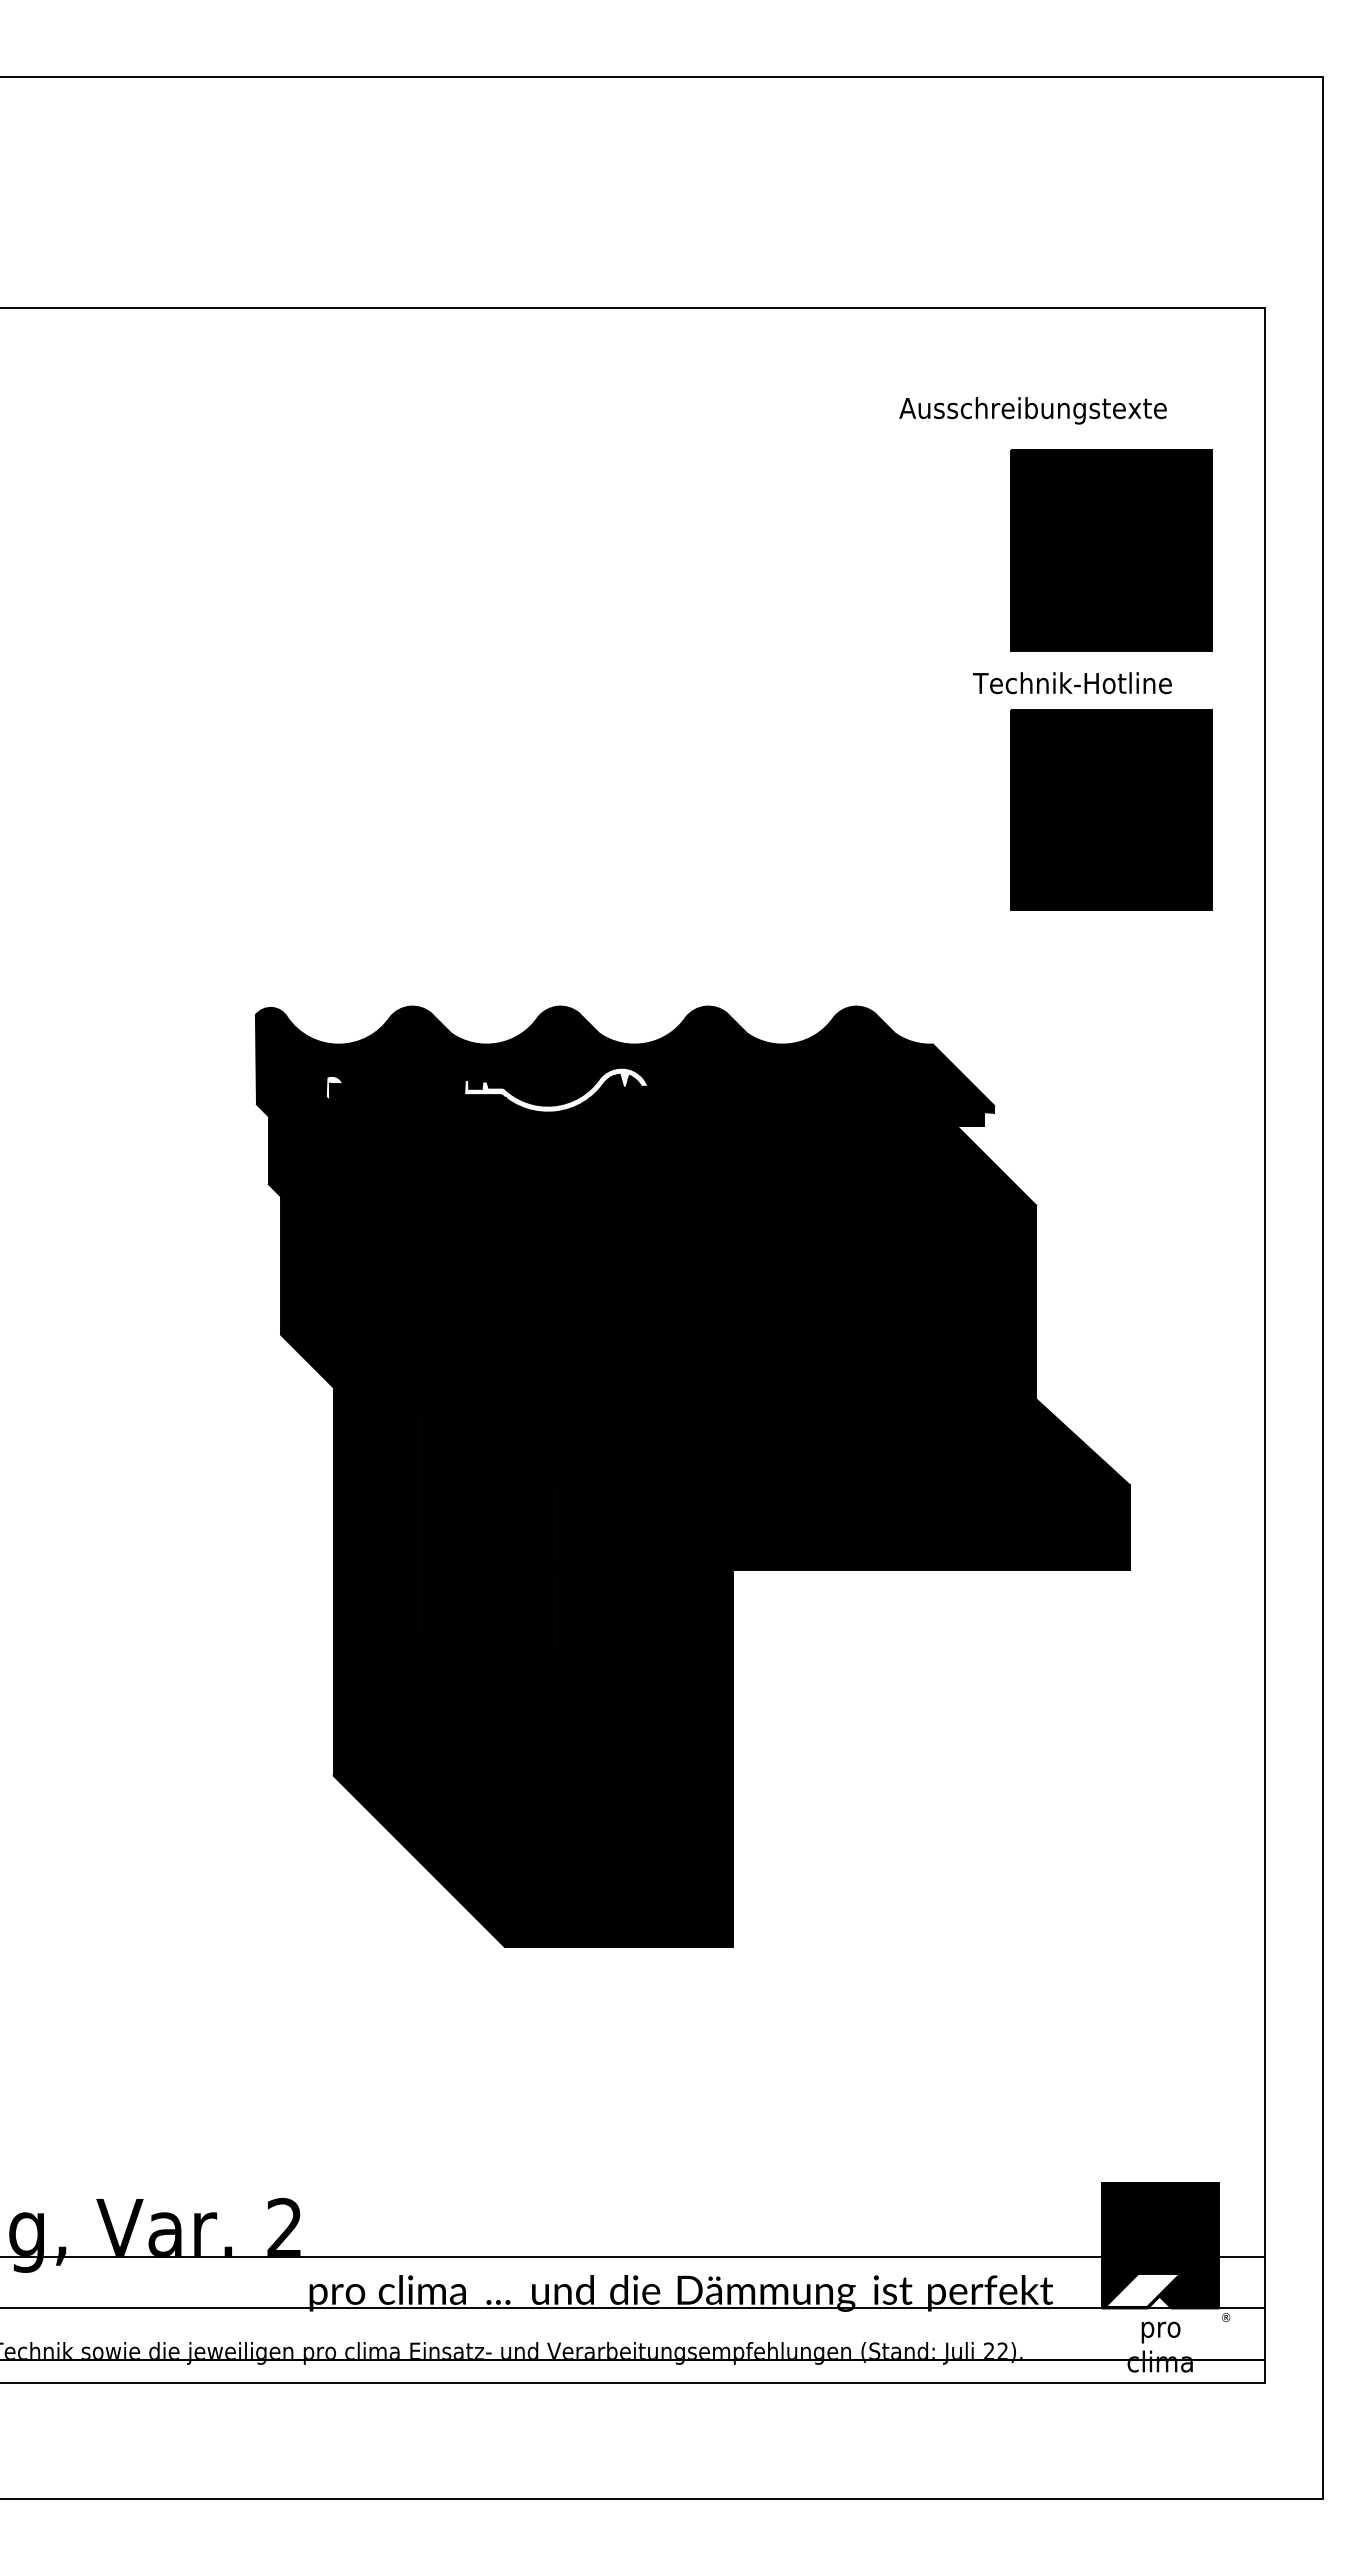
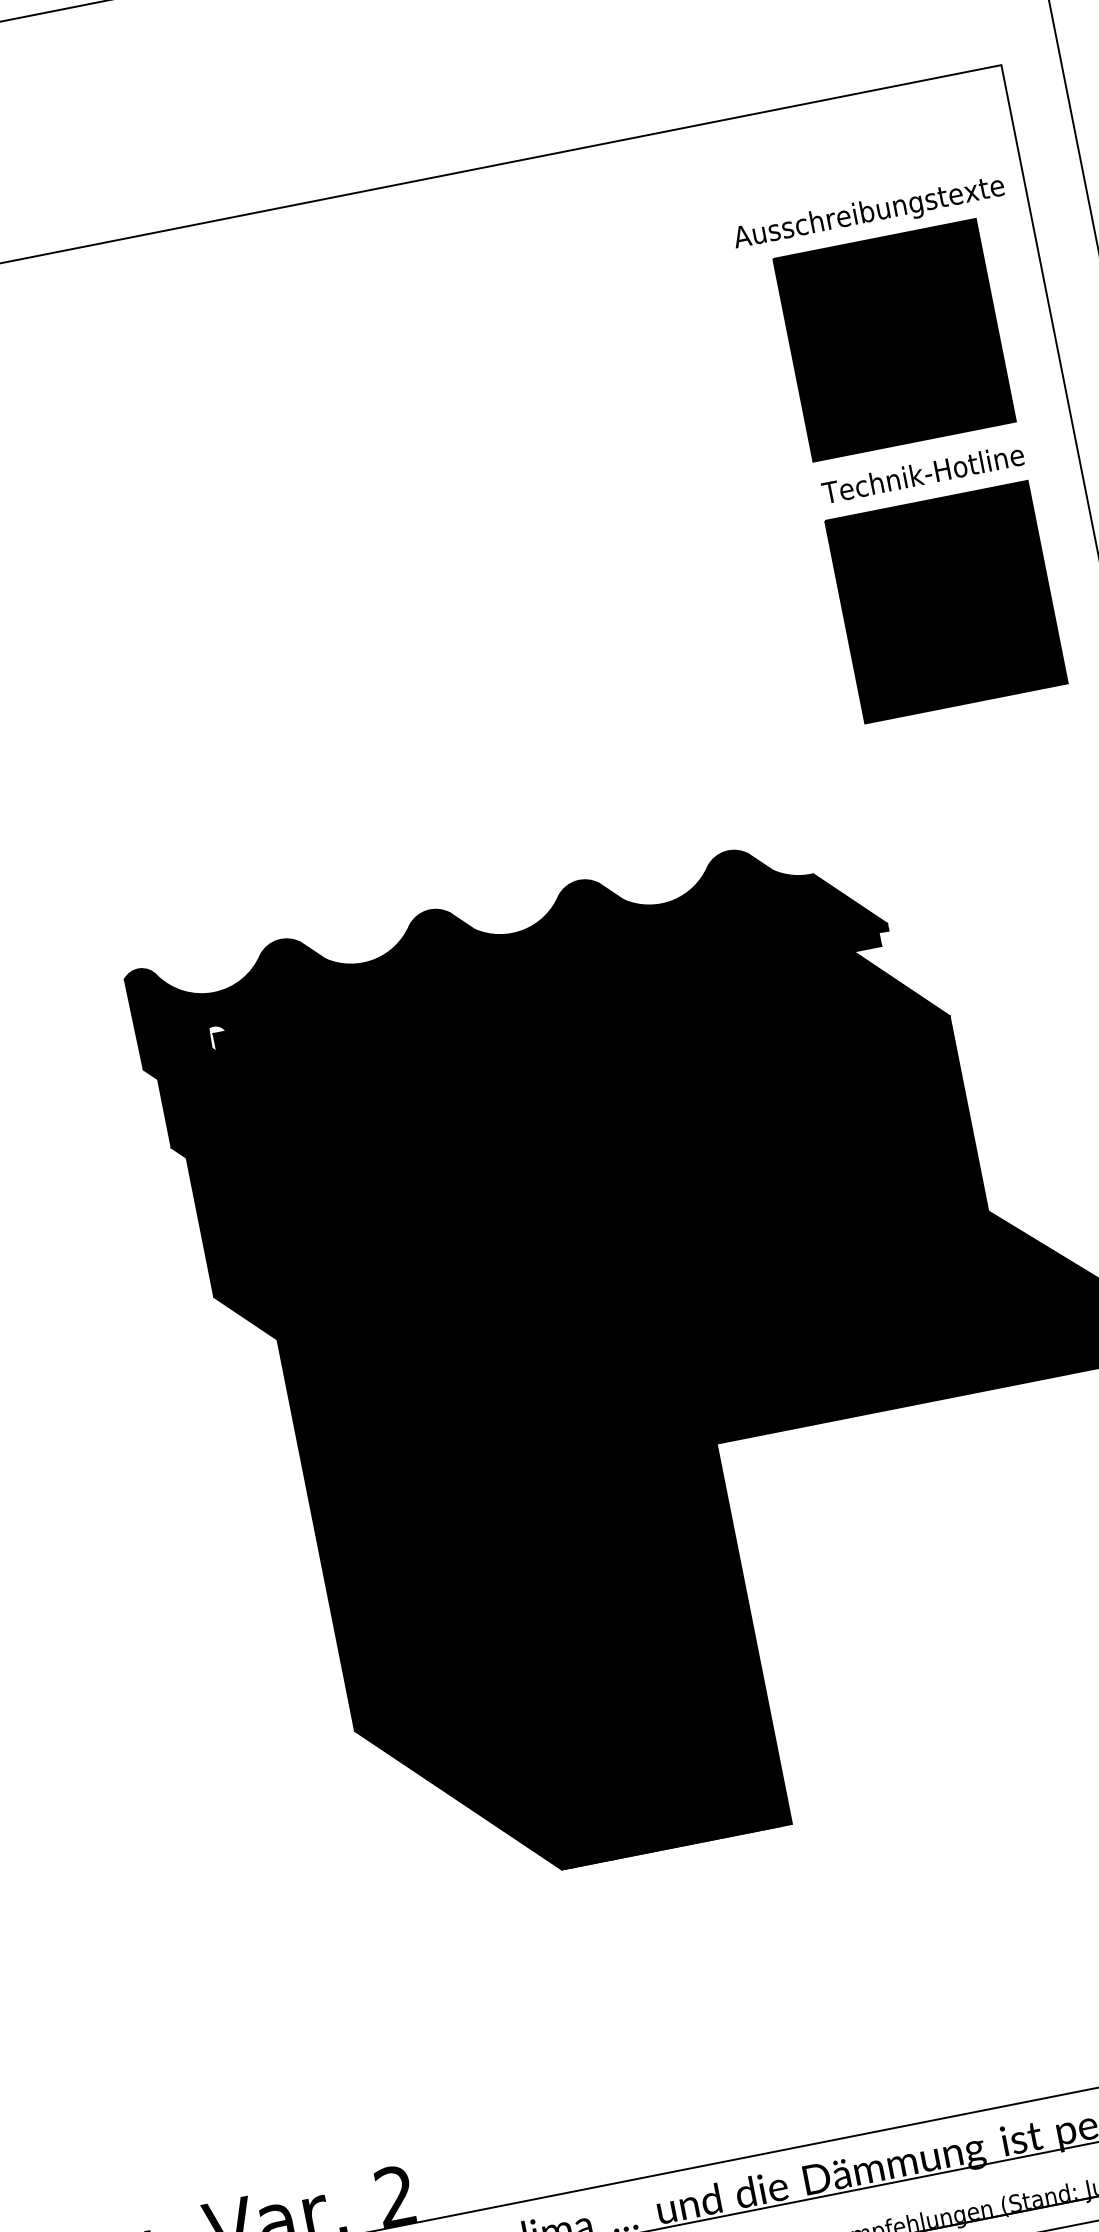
text: (1032, 410) -> (868, 213), moved
text: (1072, 683) -> (923, 474), moved
fill: (556, 1089) -> (442, 994), added

